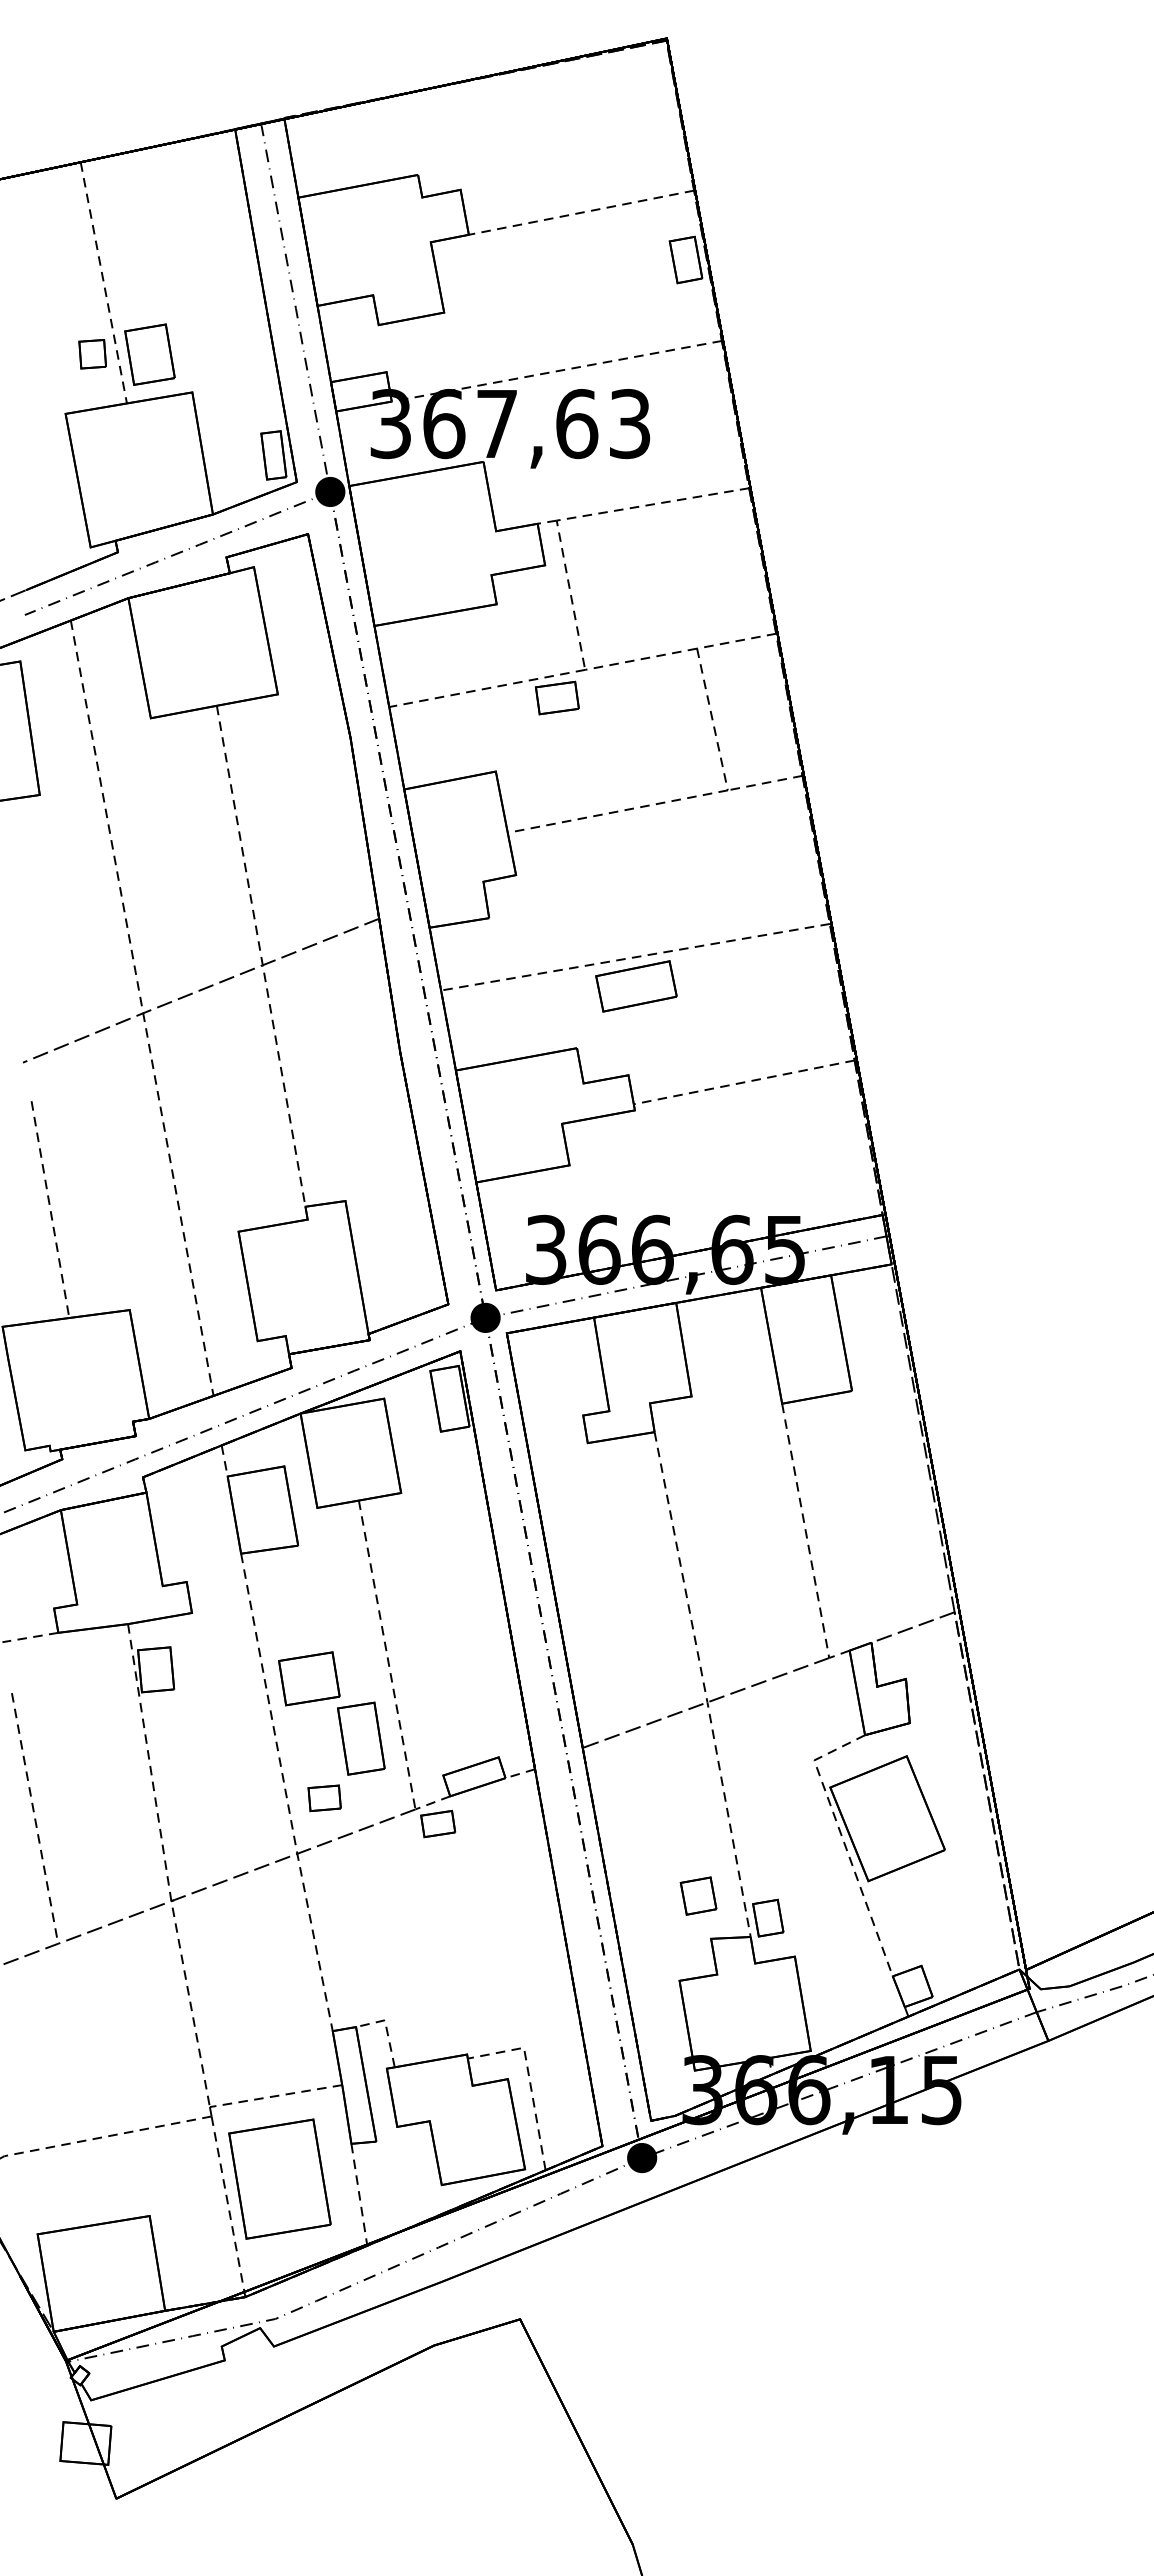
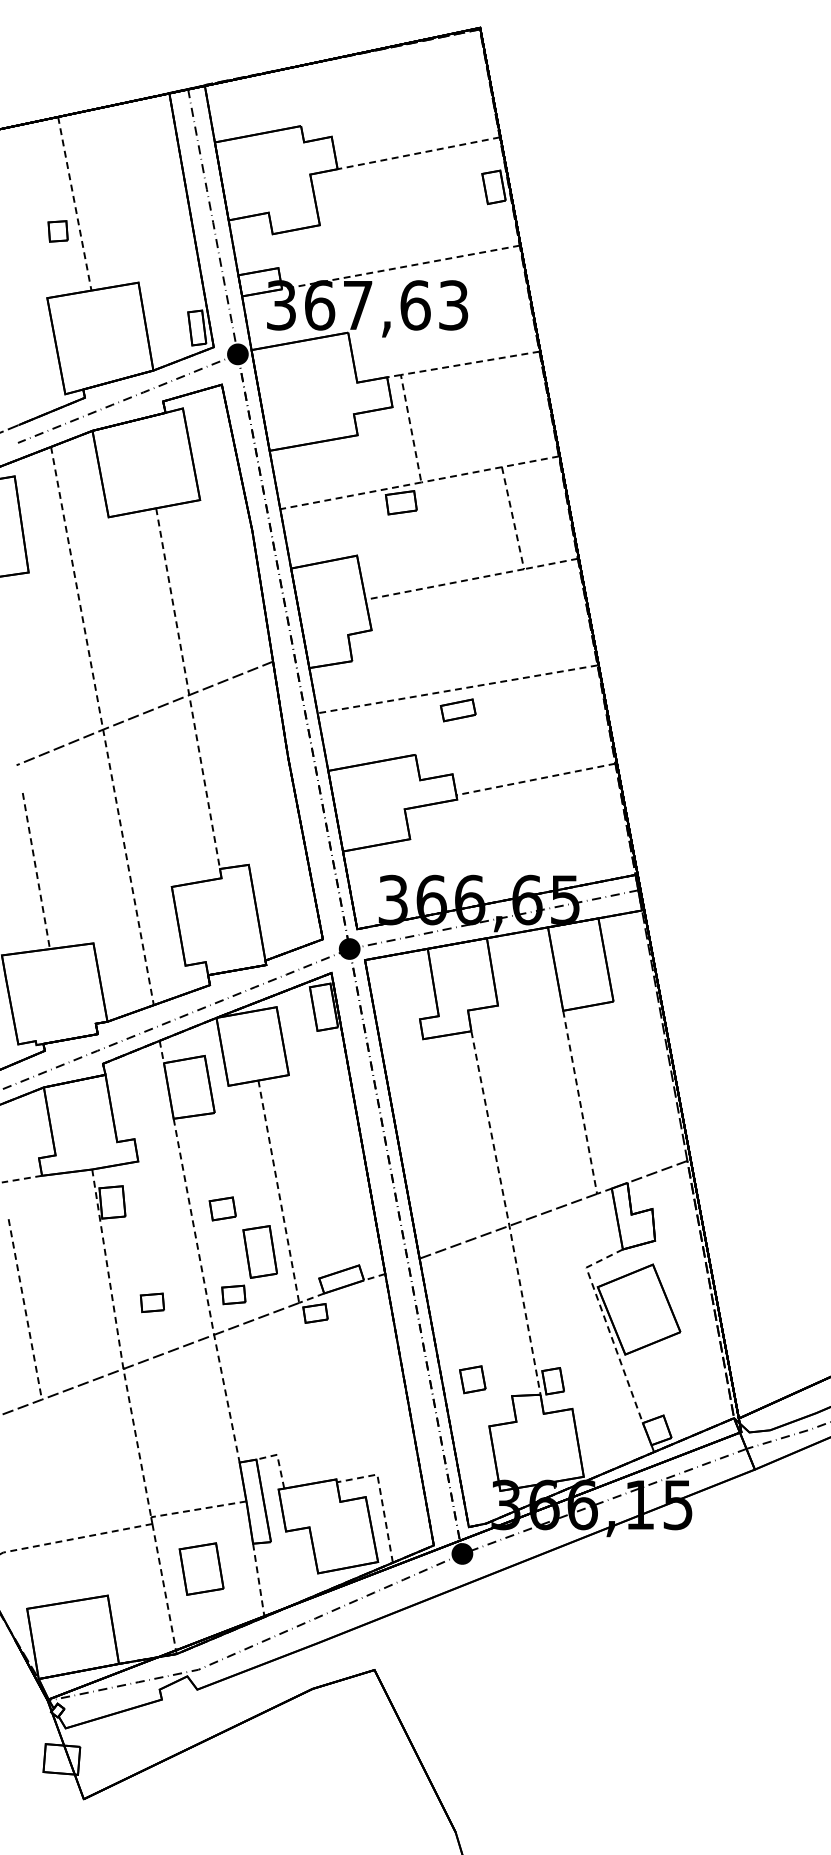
part: (92, 354) -> (58, 231), moved
part: (149, 354) -> (107, 255), removed
part: (636, 986) -> (458, 710), size x0.6
part: (309, 1678) -> (222, 1208), size x0.6
part: (211, 1809) -> (152, 1302), added
part: (698, 1895) -> (472, 1379), moved
part: (279, 2178) -> (201, 1568), size x0.6

